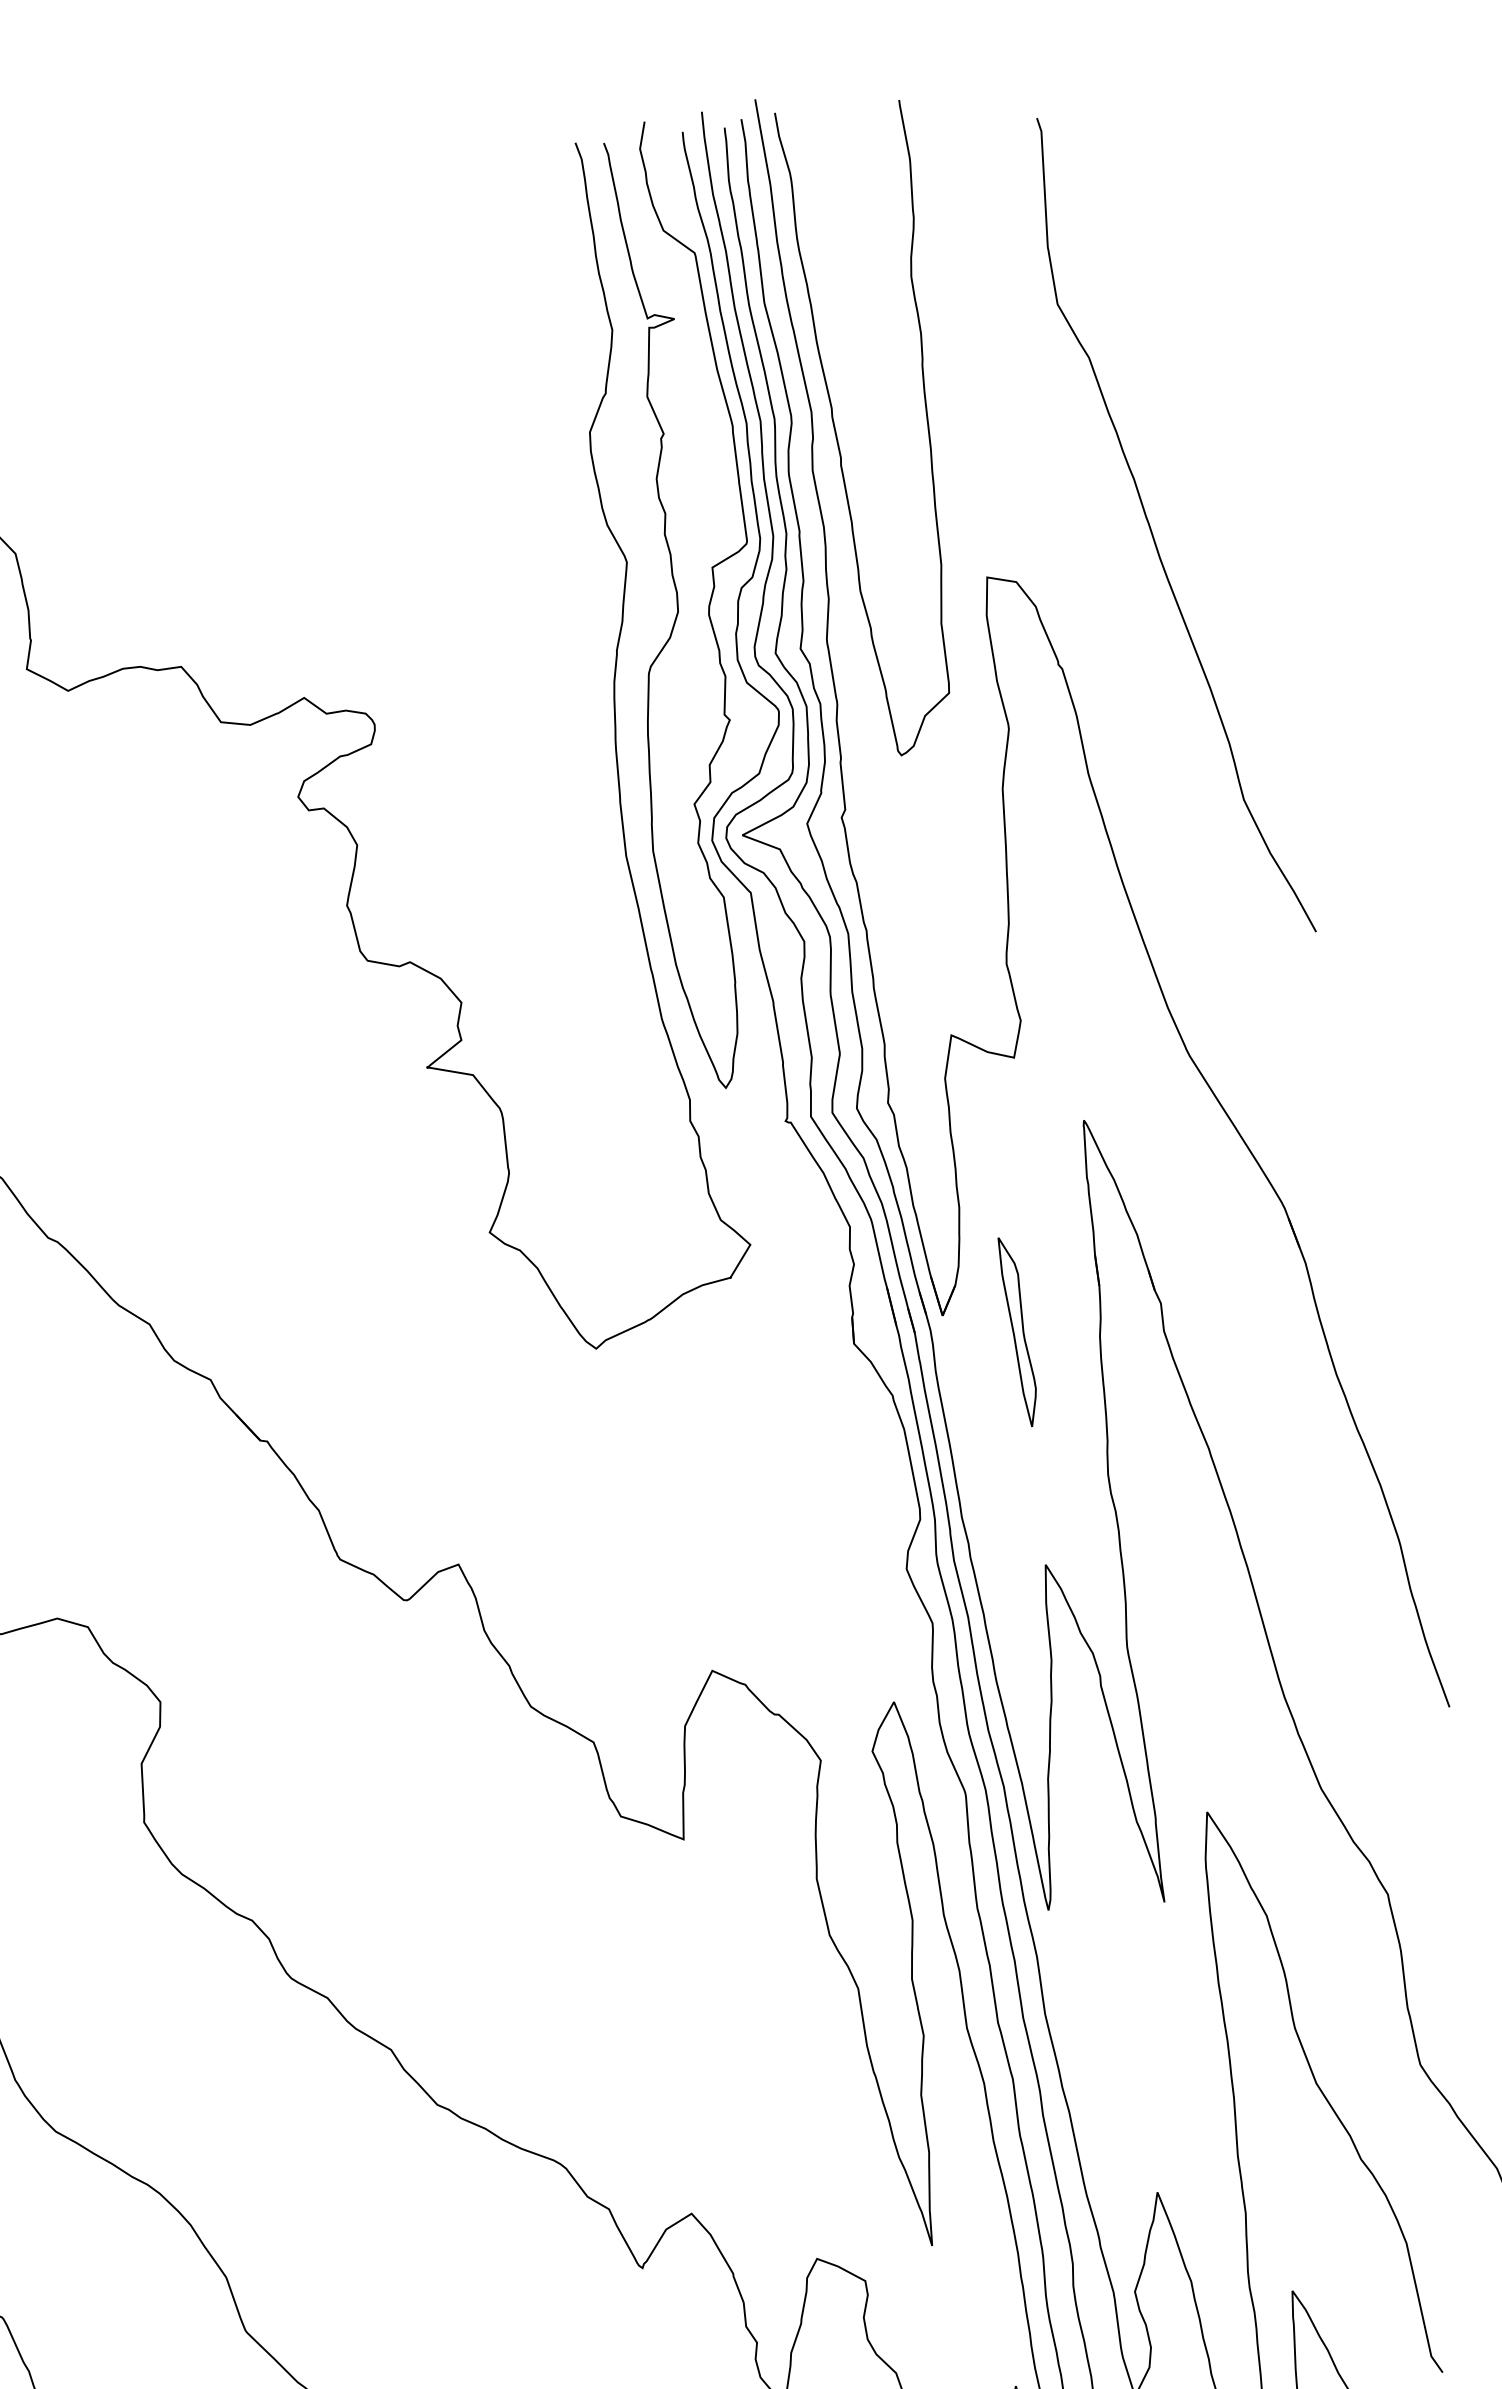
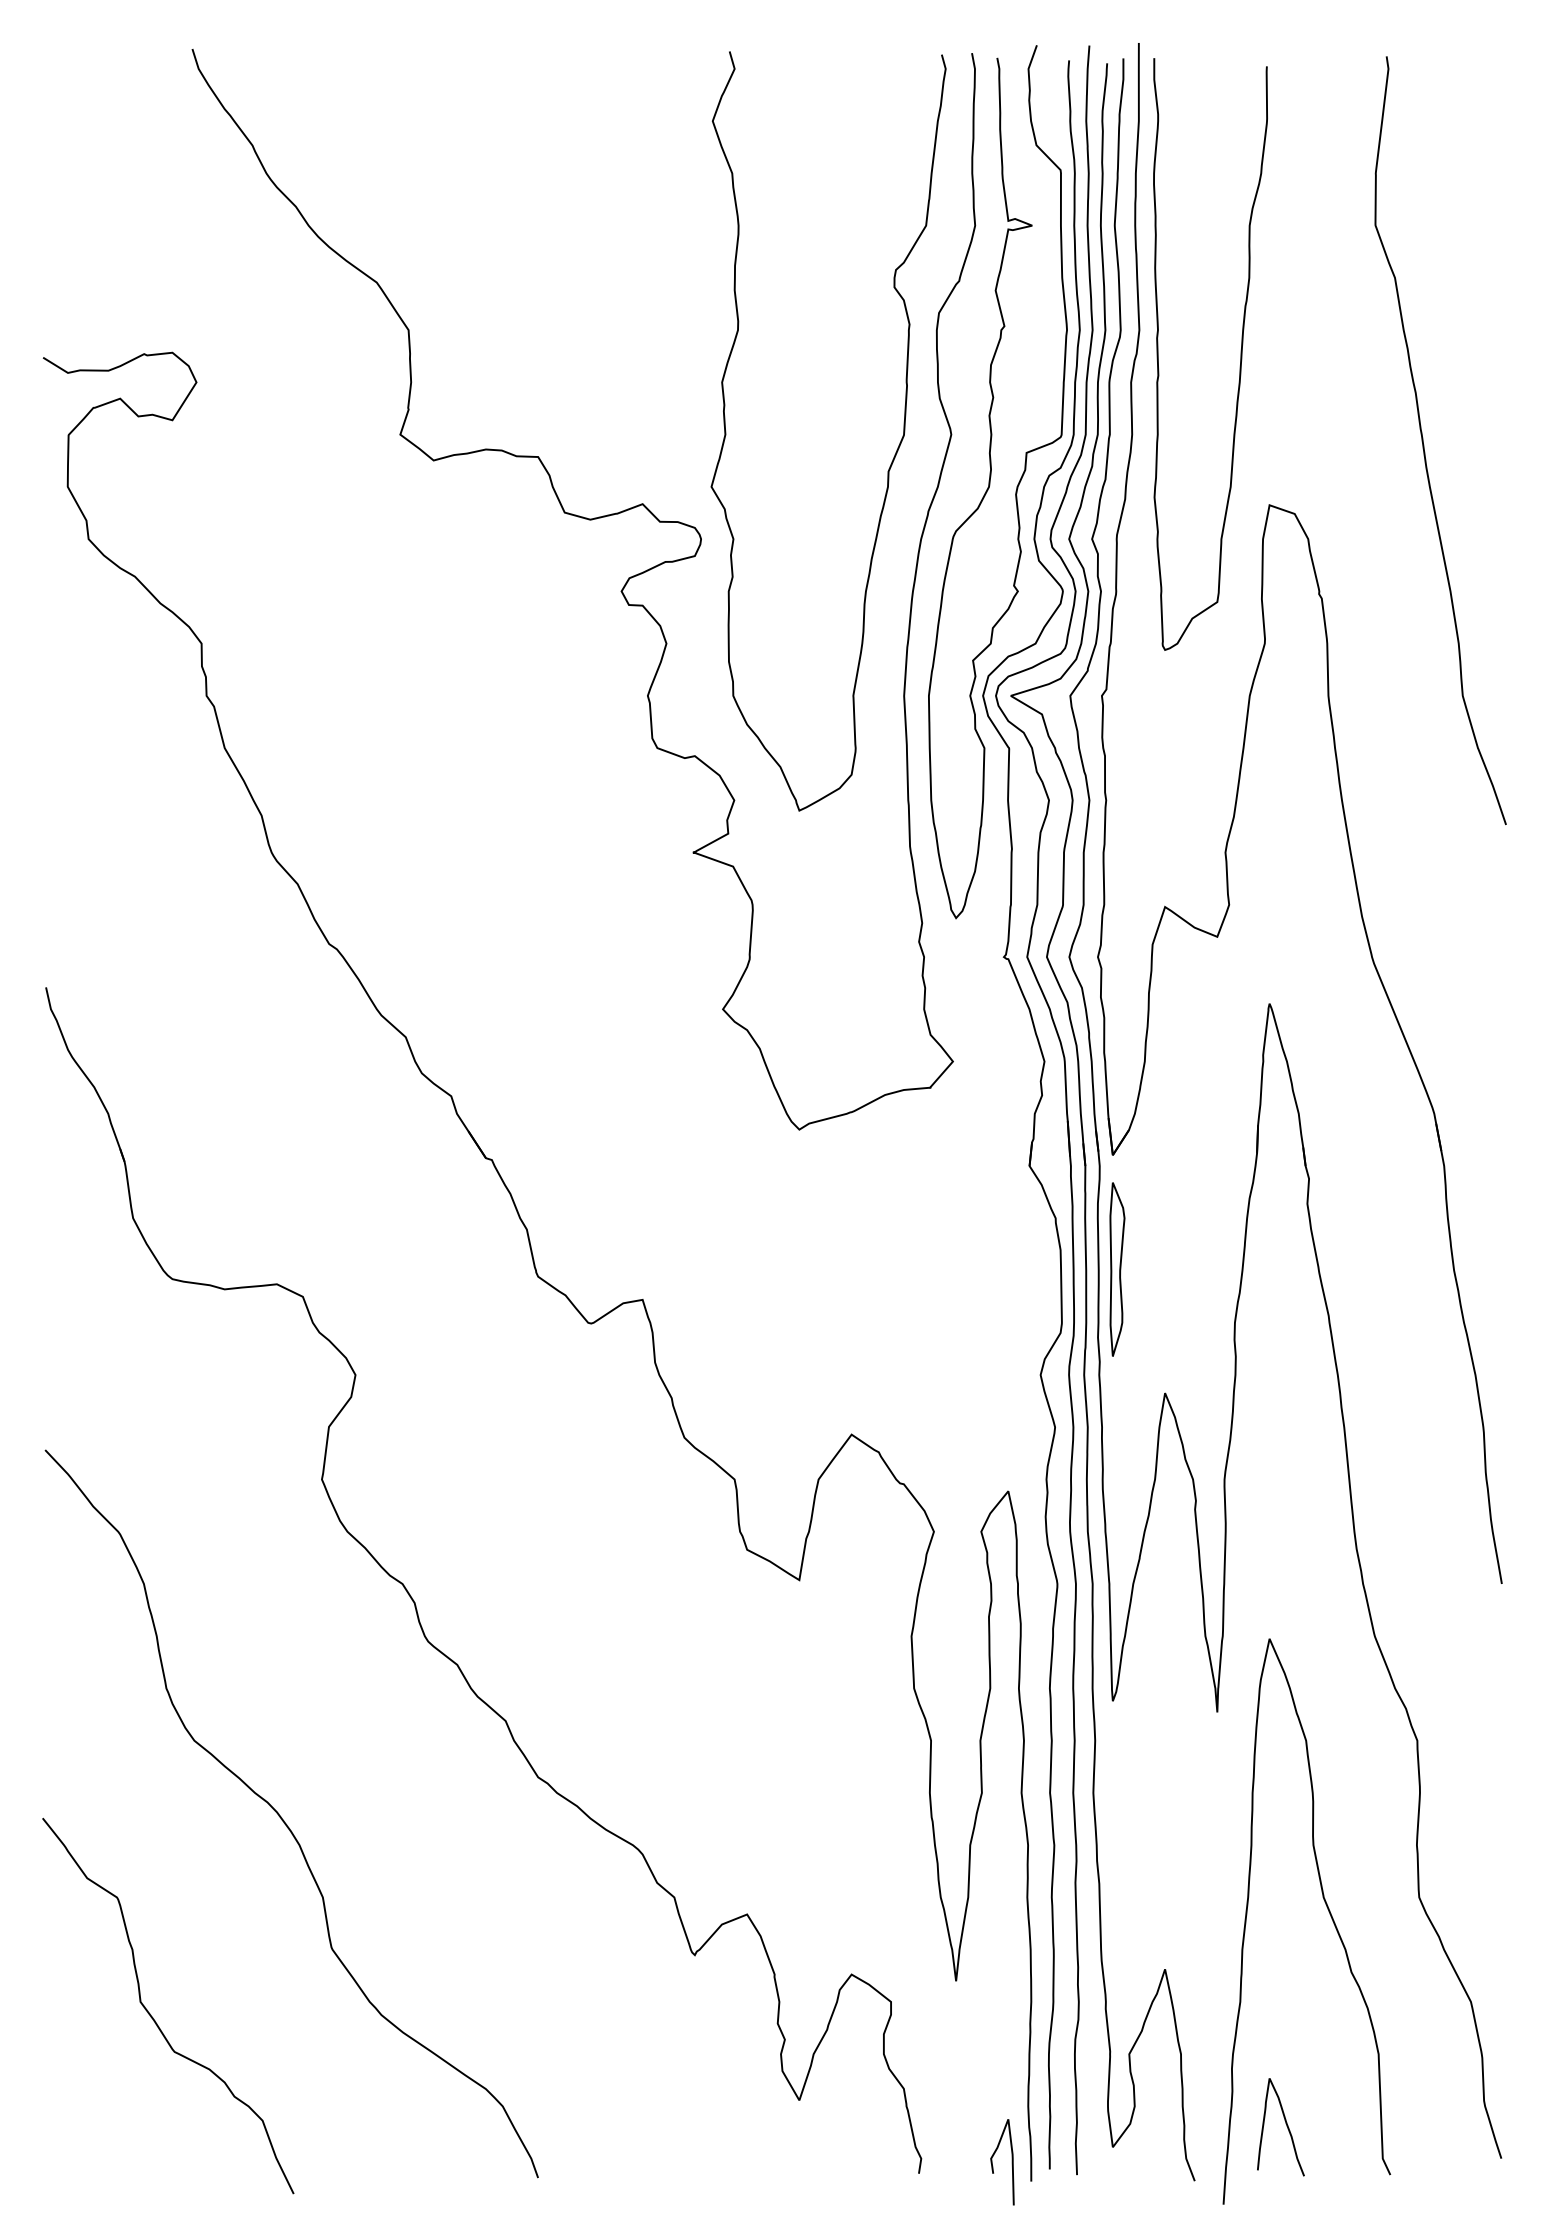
curve: (1153, 533) -> (1424, 444), moved
curve: (566, 603) -> (891, 461), added
part: (1020, 1331) -> (1117, 1269), moved

